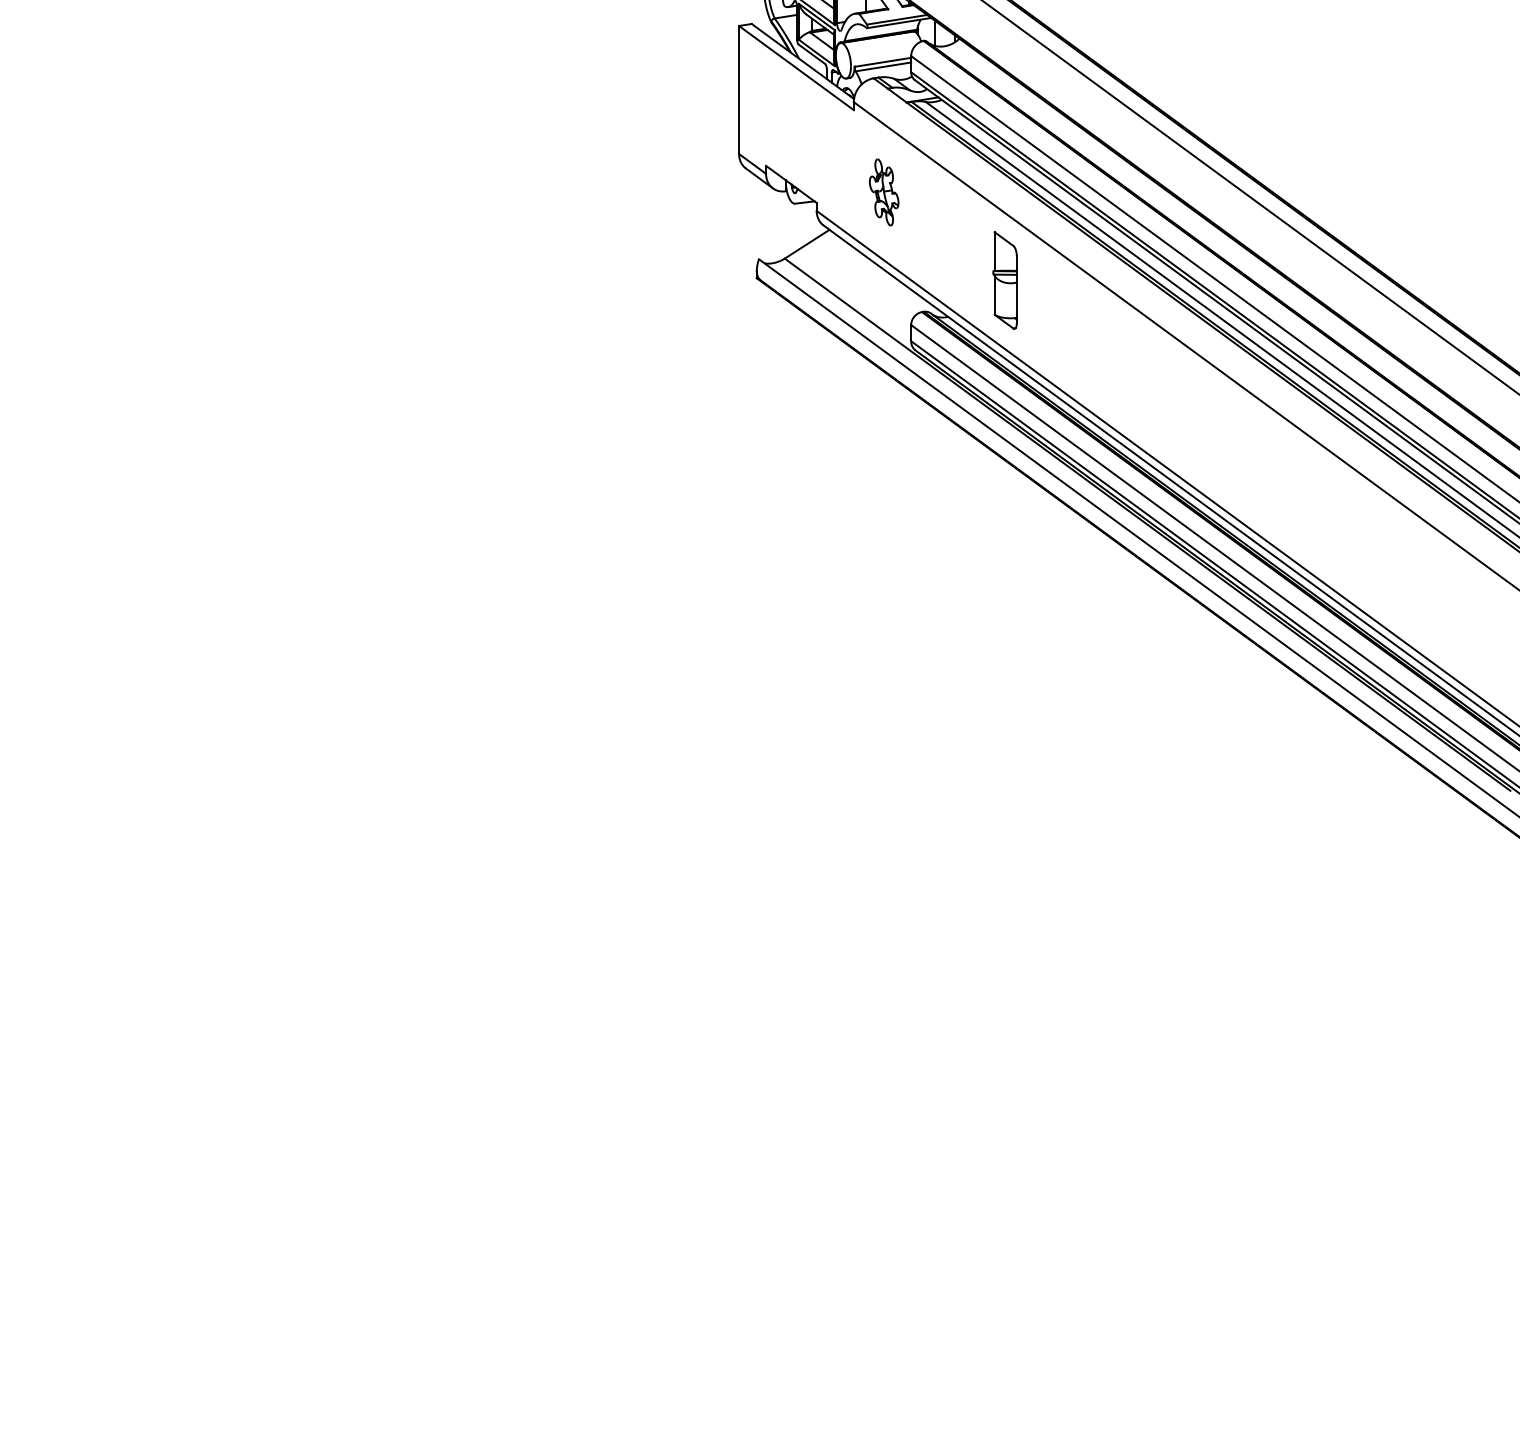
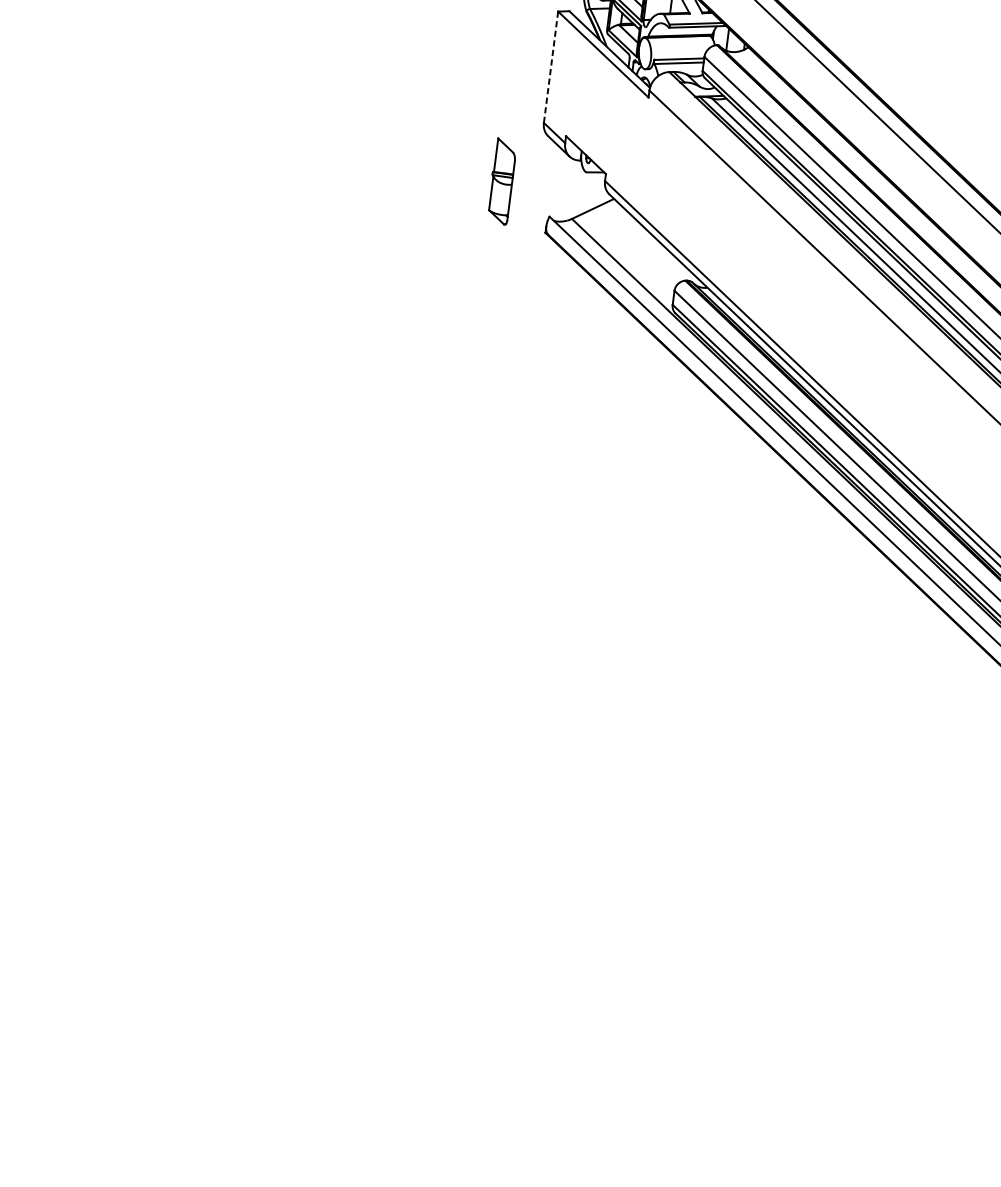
line: (739, 89) -> (551, 66), solid -> dashed
part: (884, 192) -> (666, 172), removed
part: (1004, 280) -> (501, 181), moved

